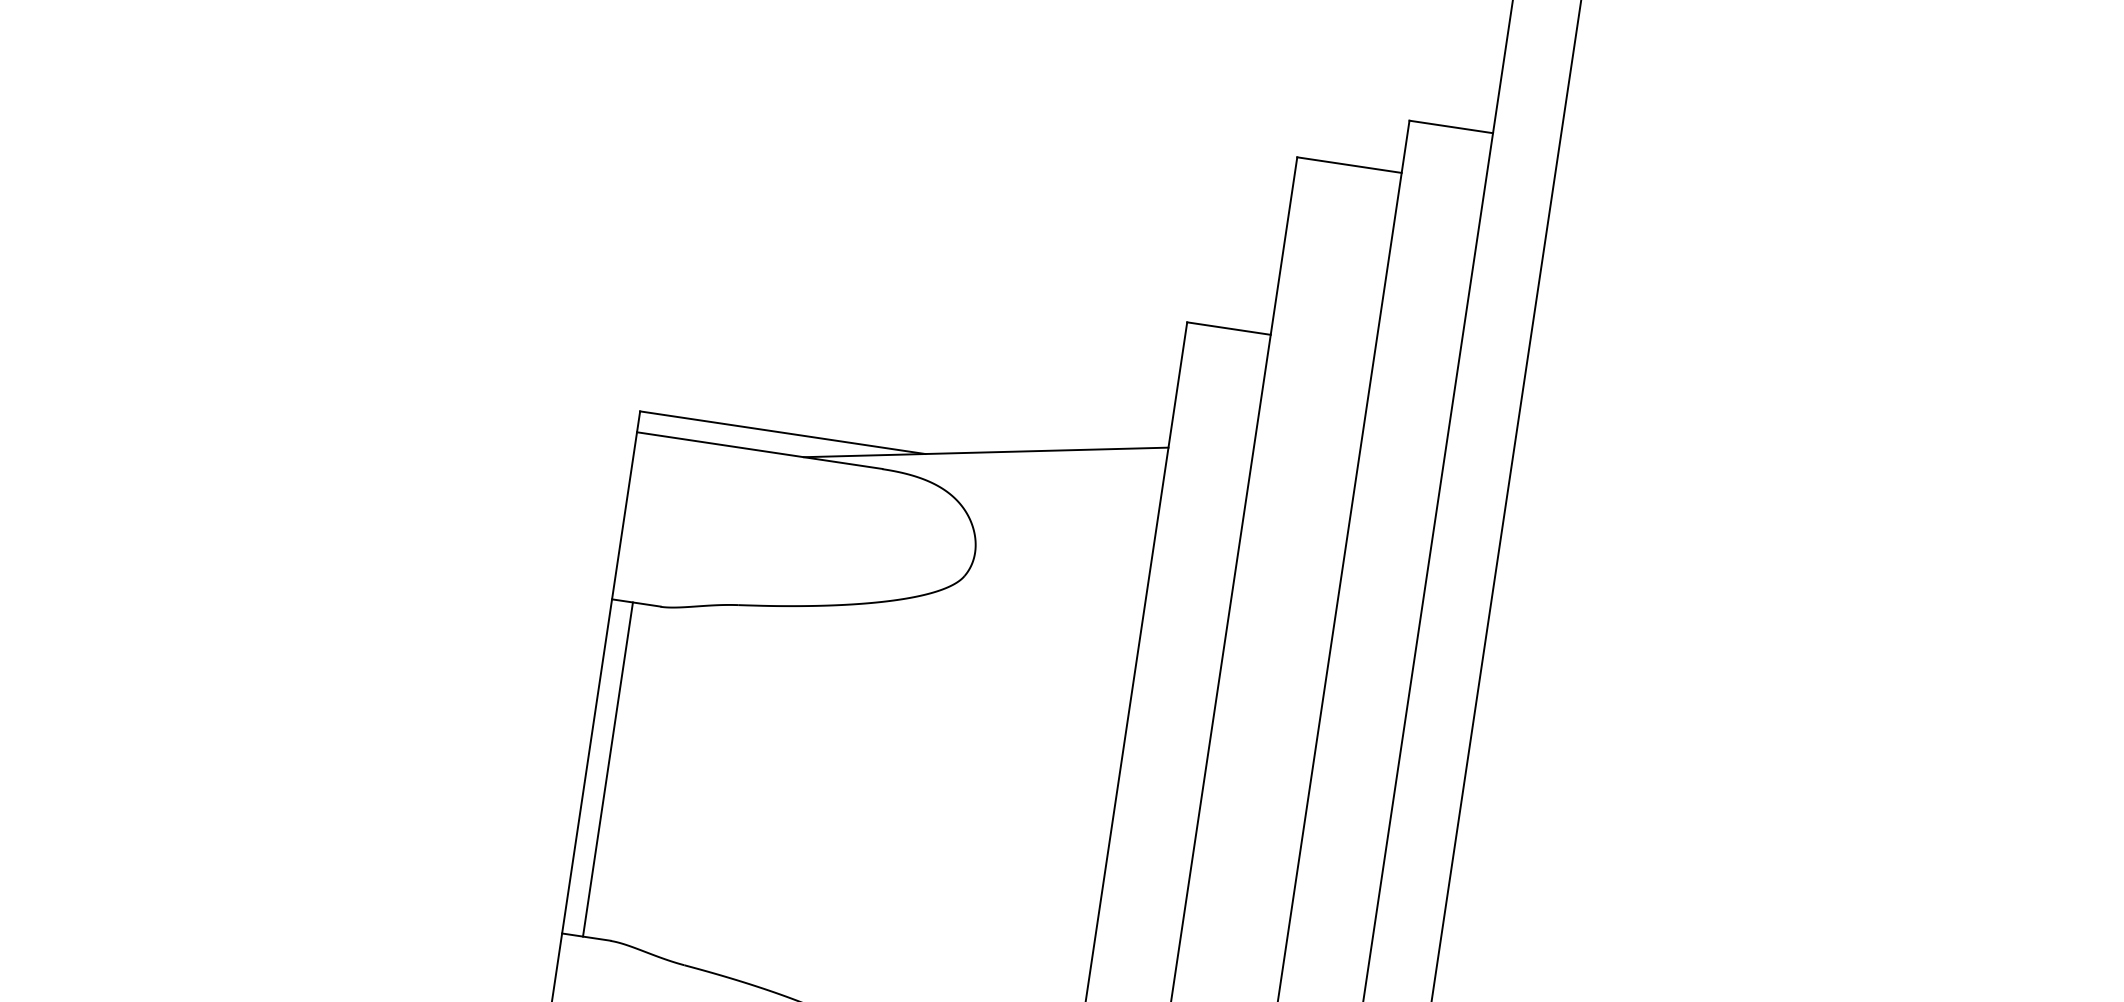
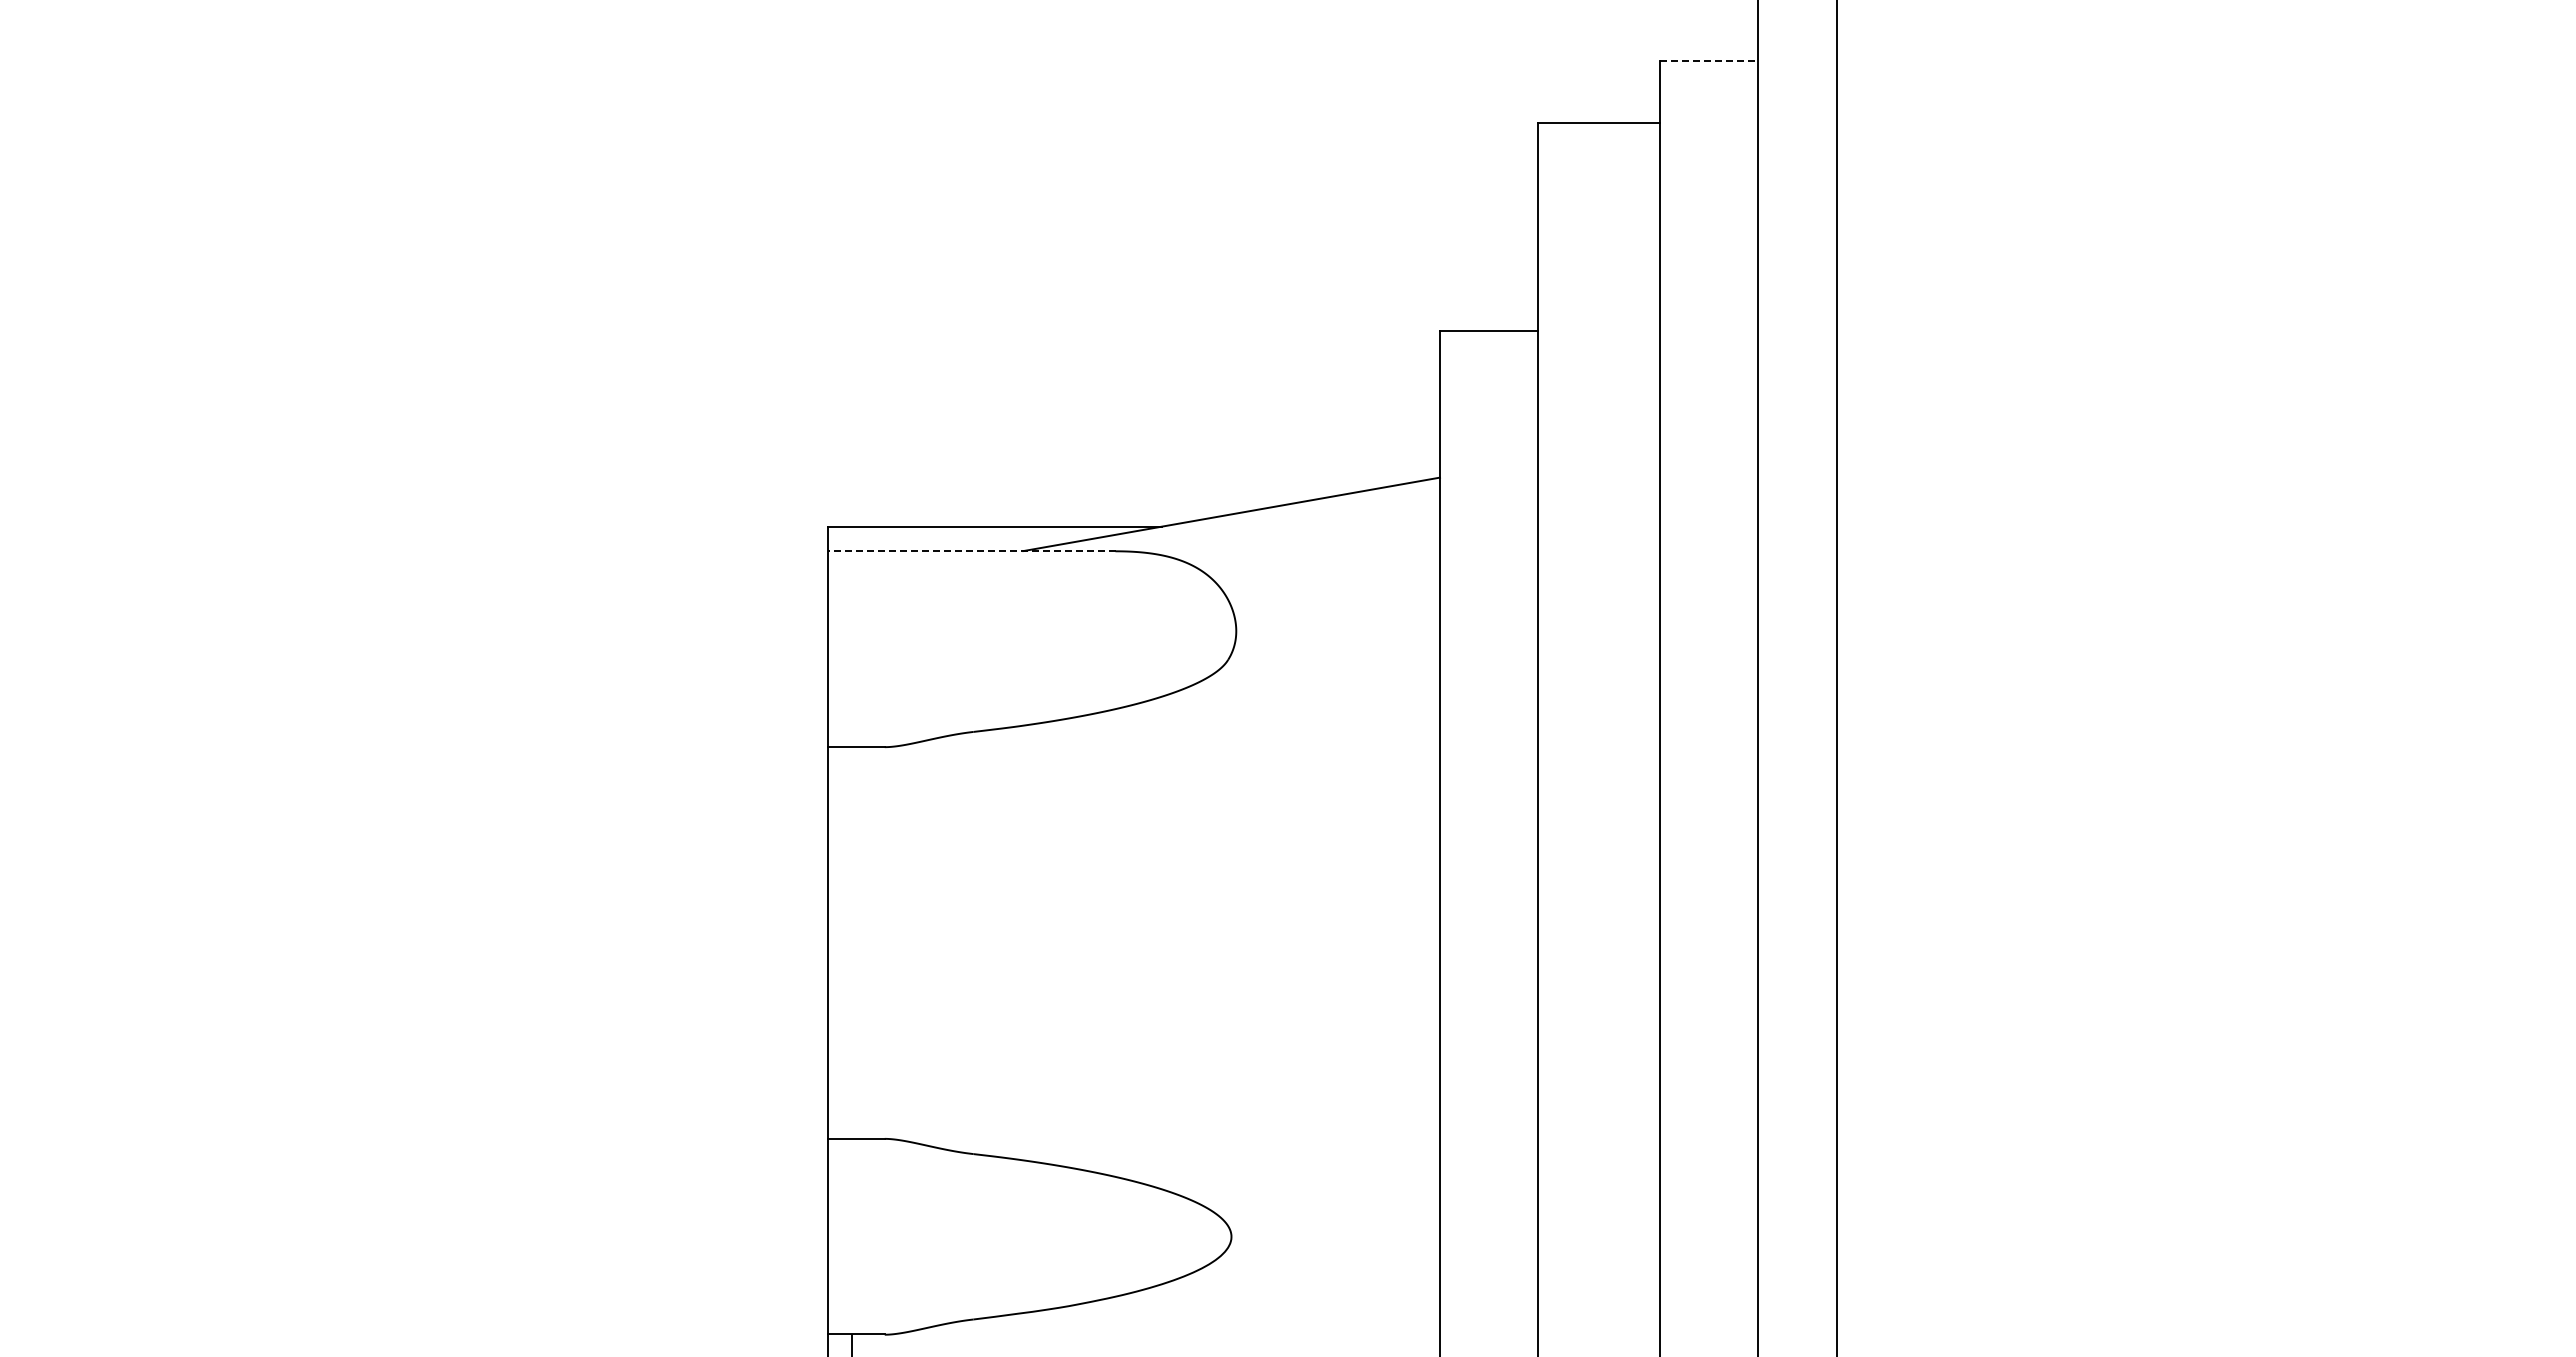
line: (1451, 127) -> (1709, 61), solid -> dashed
line: (759, 450) -> (971, 551), solid -> dashed
line: (608, 769) -> (852, 942), removed

